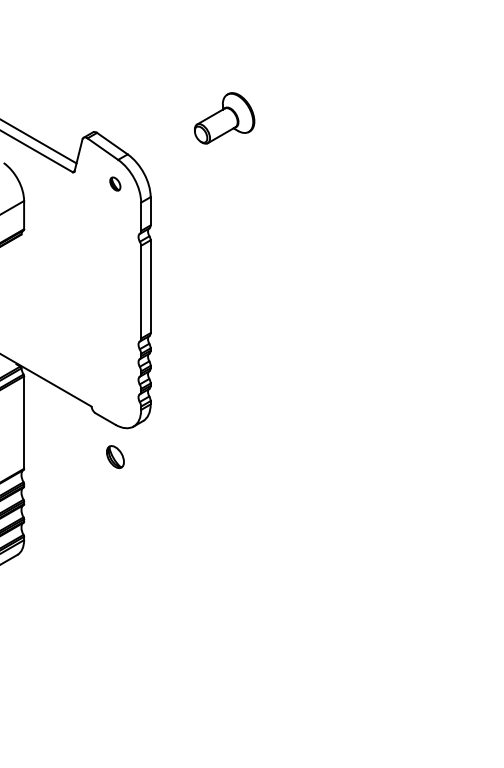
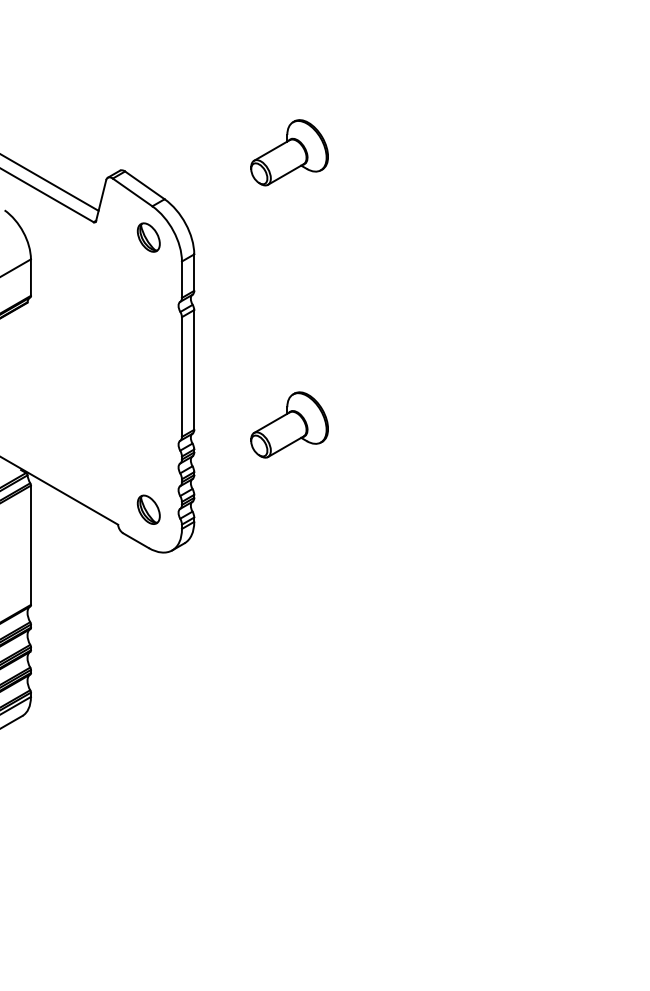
part: (115, 184) -> (148, 237), size x1.67
part: (224, 328) -> (289, 424), added
part: (115, 456) -> (148, 509), moved

